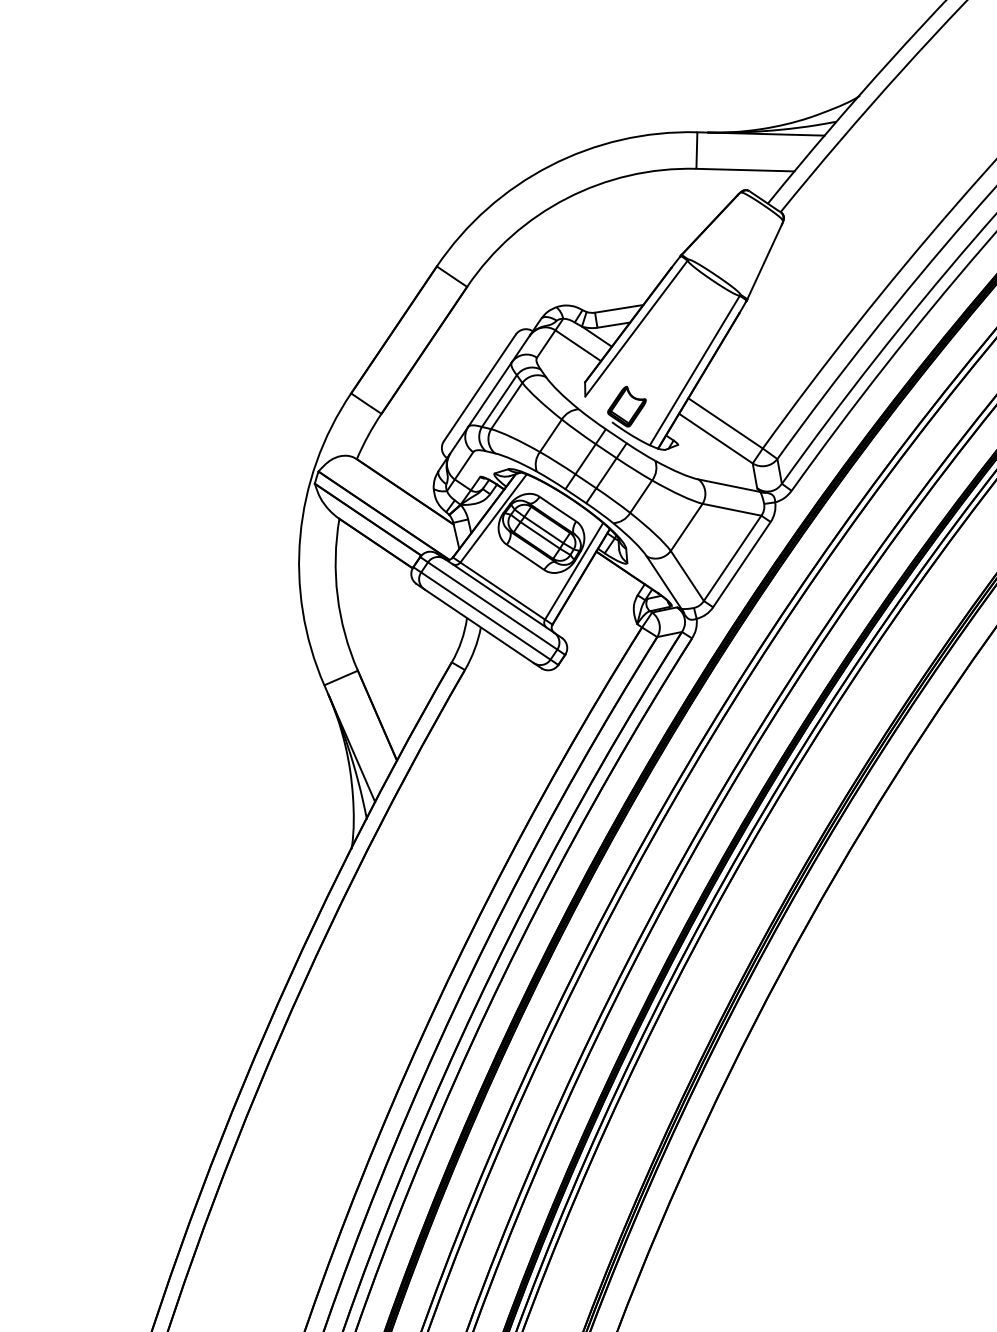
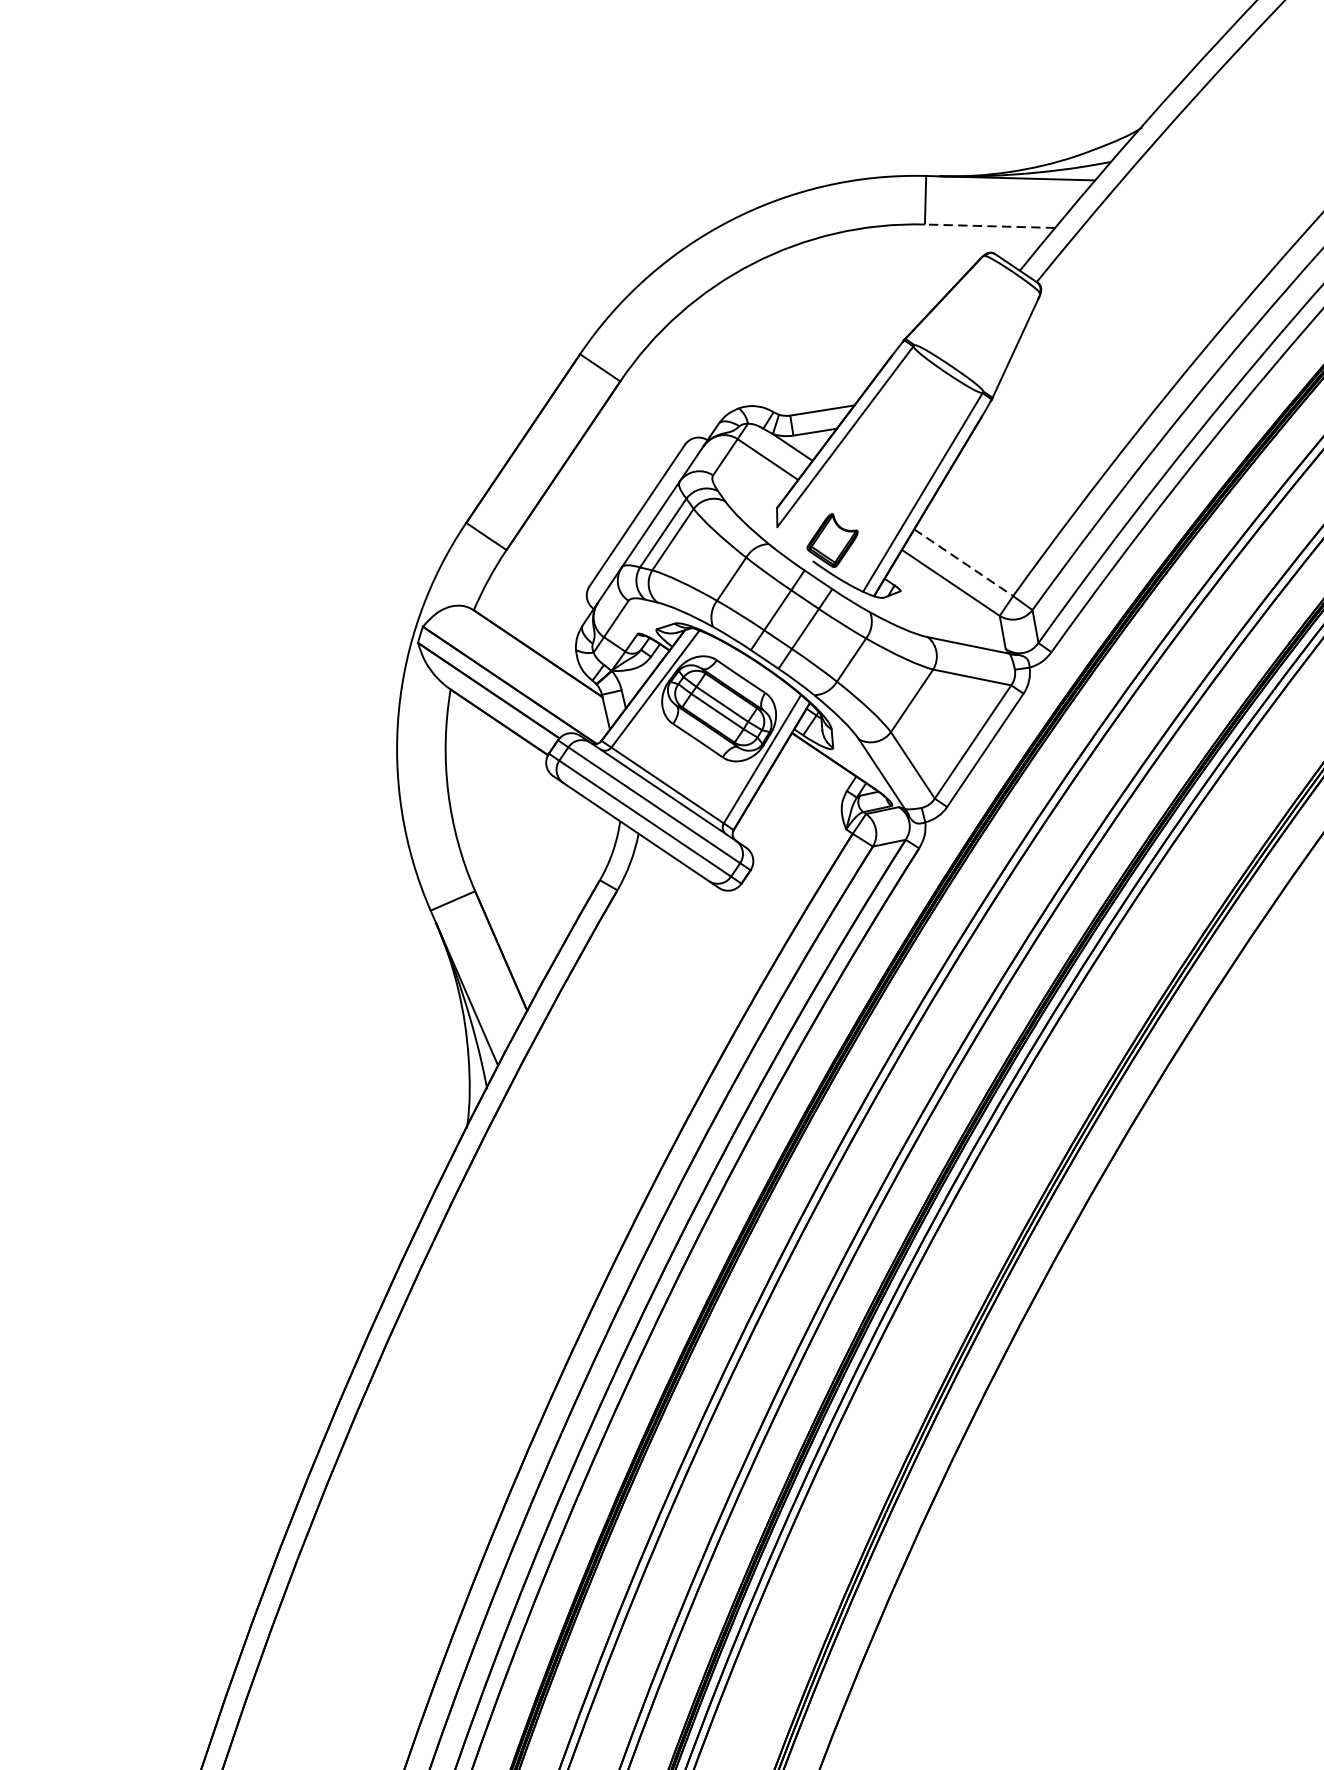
line: (745, 170) -> (990, 226), solid -> dashed
line: (725, 423) -> (963, 562), solid -> dashed

